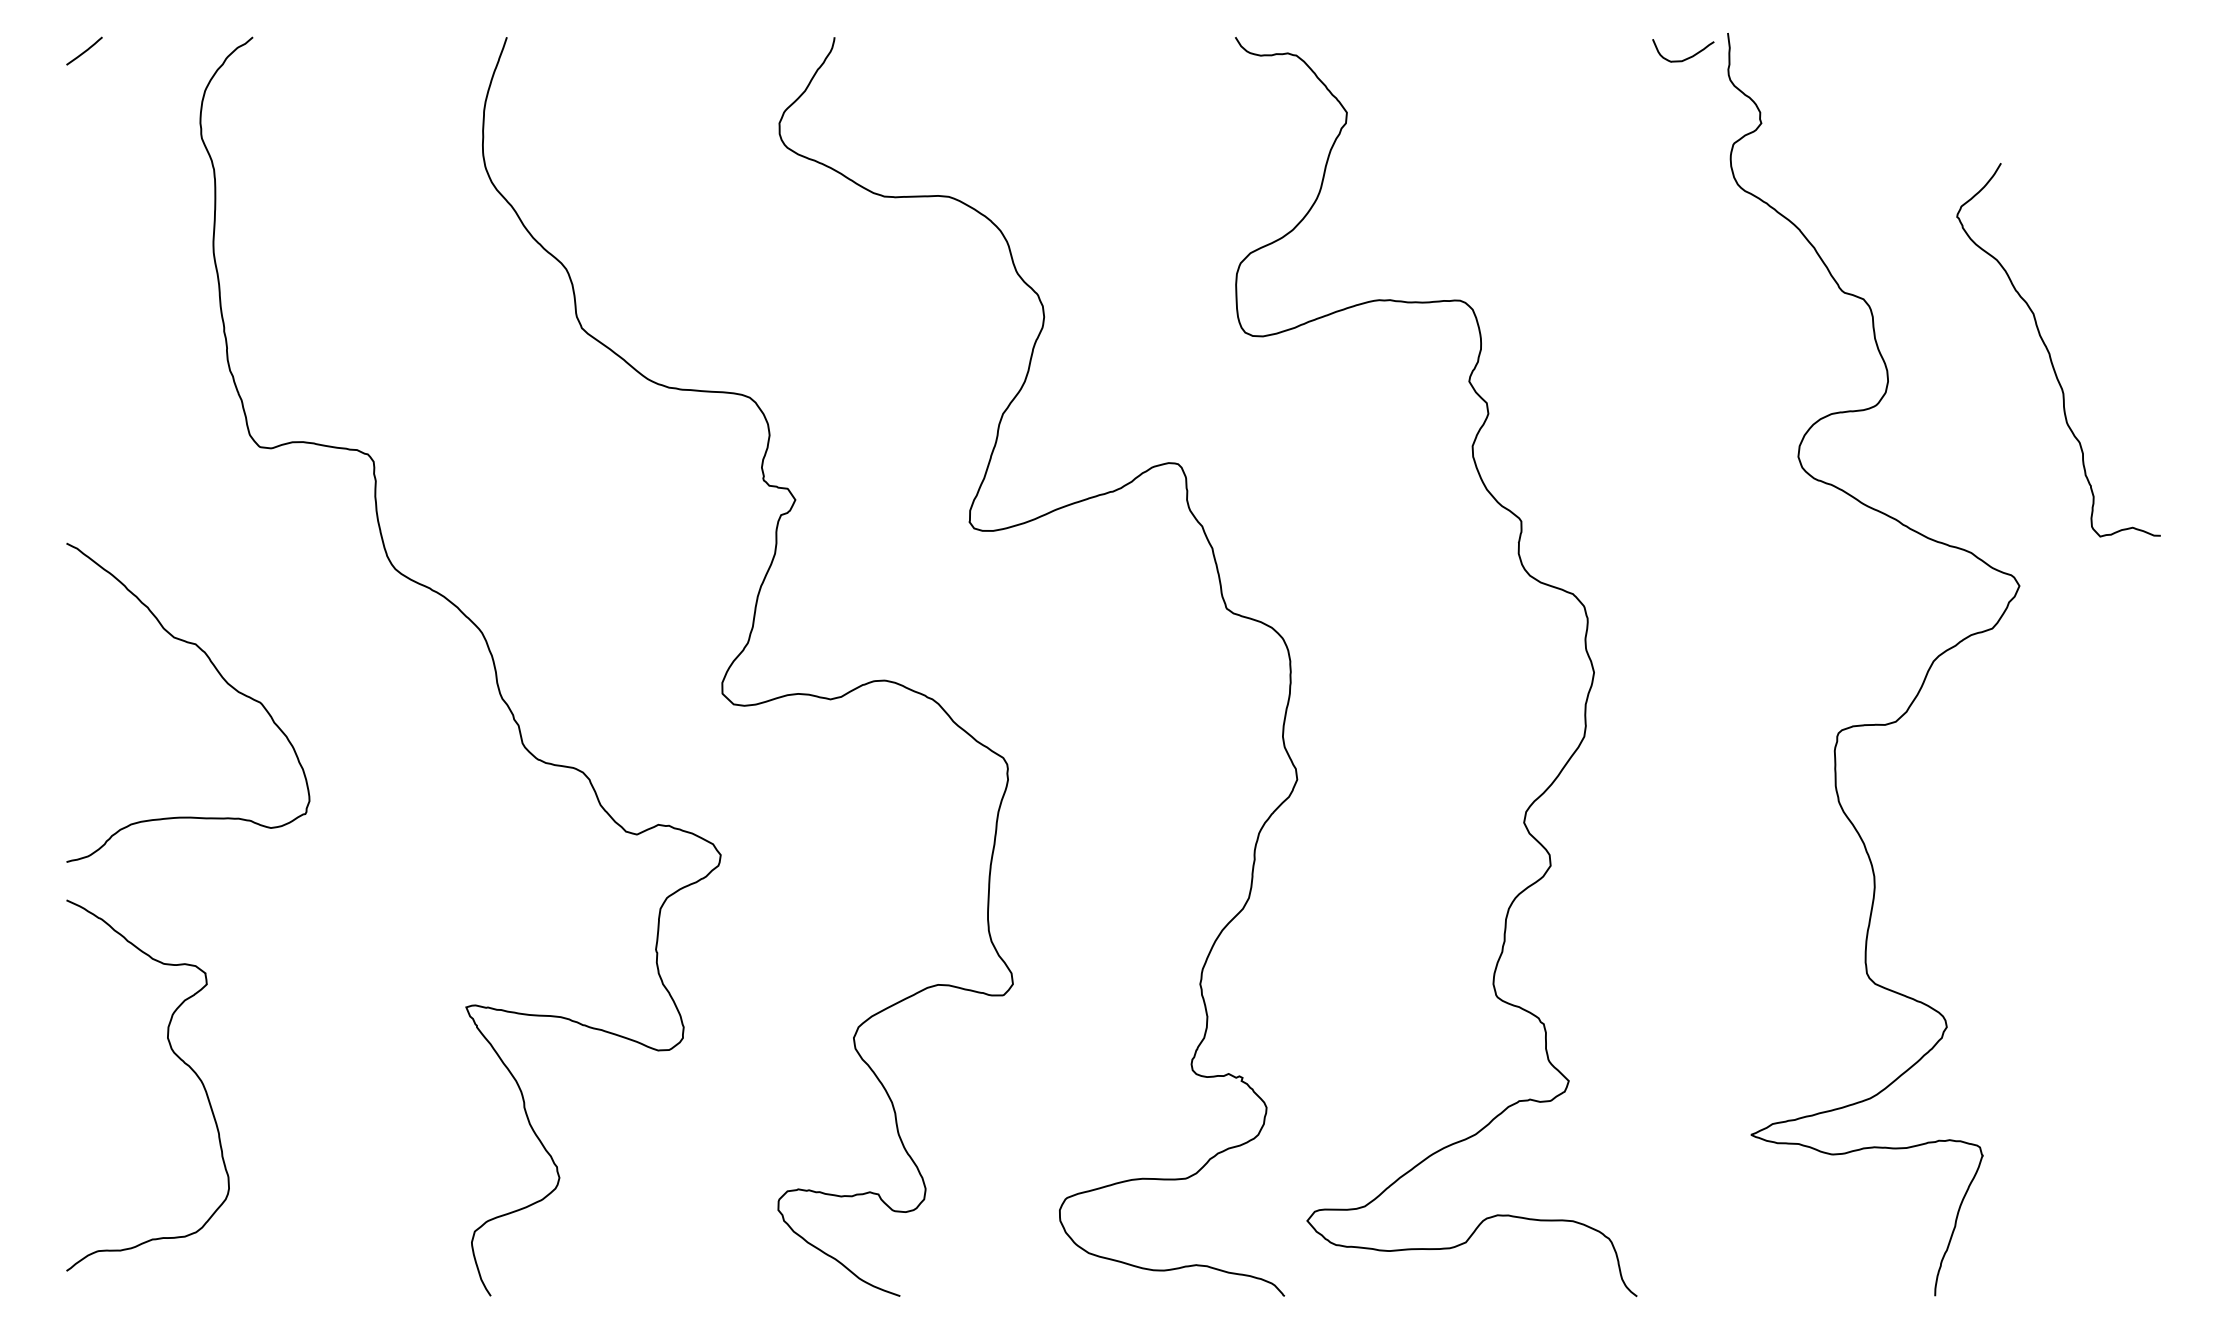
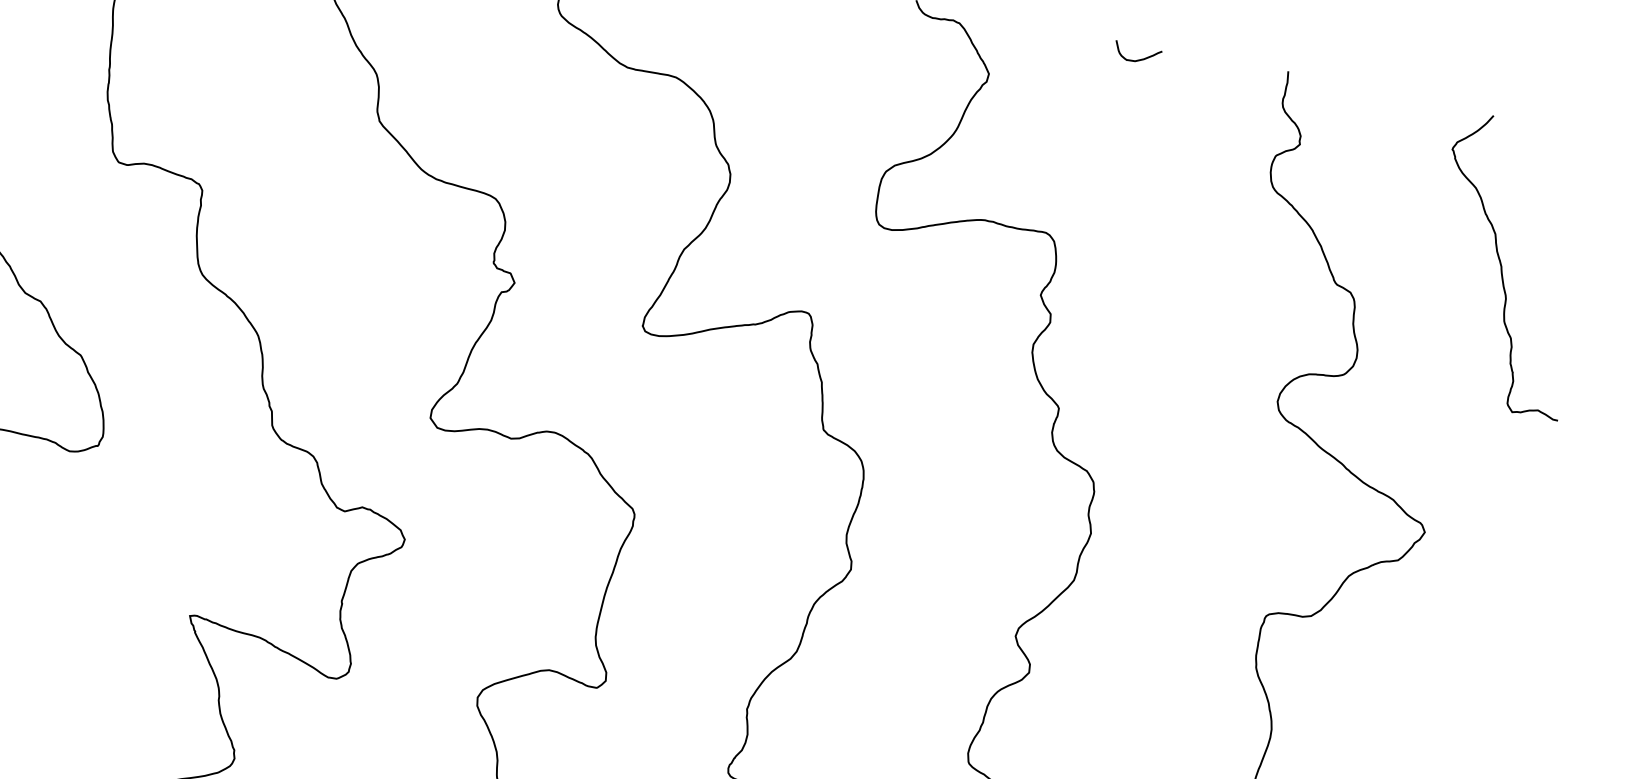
curve: (1687, 57) -> (1139, 59), moved
curve: (2050, 353) -> (1502, 266), moved

